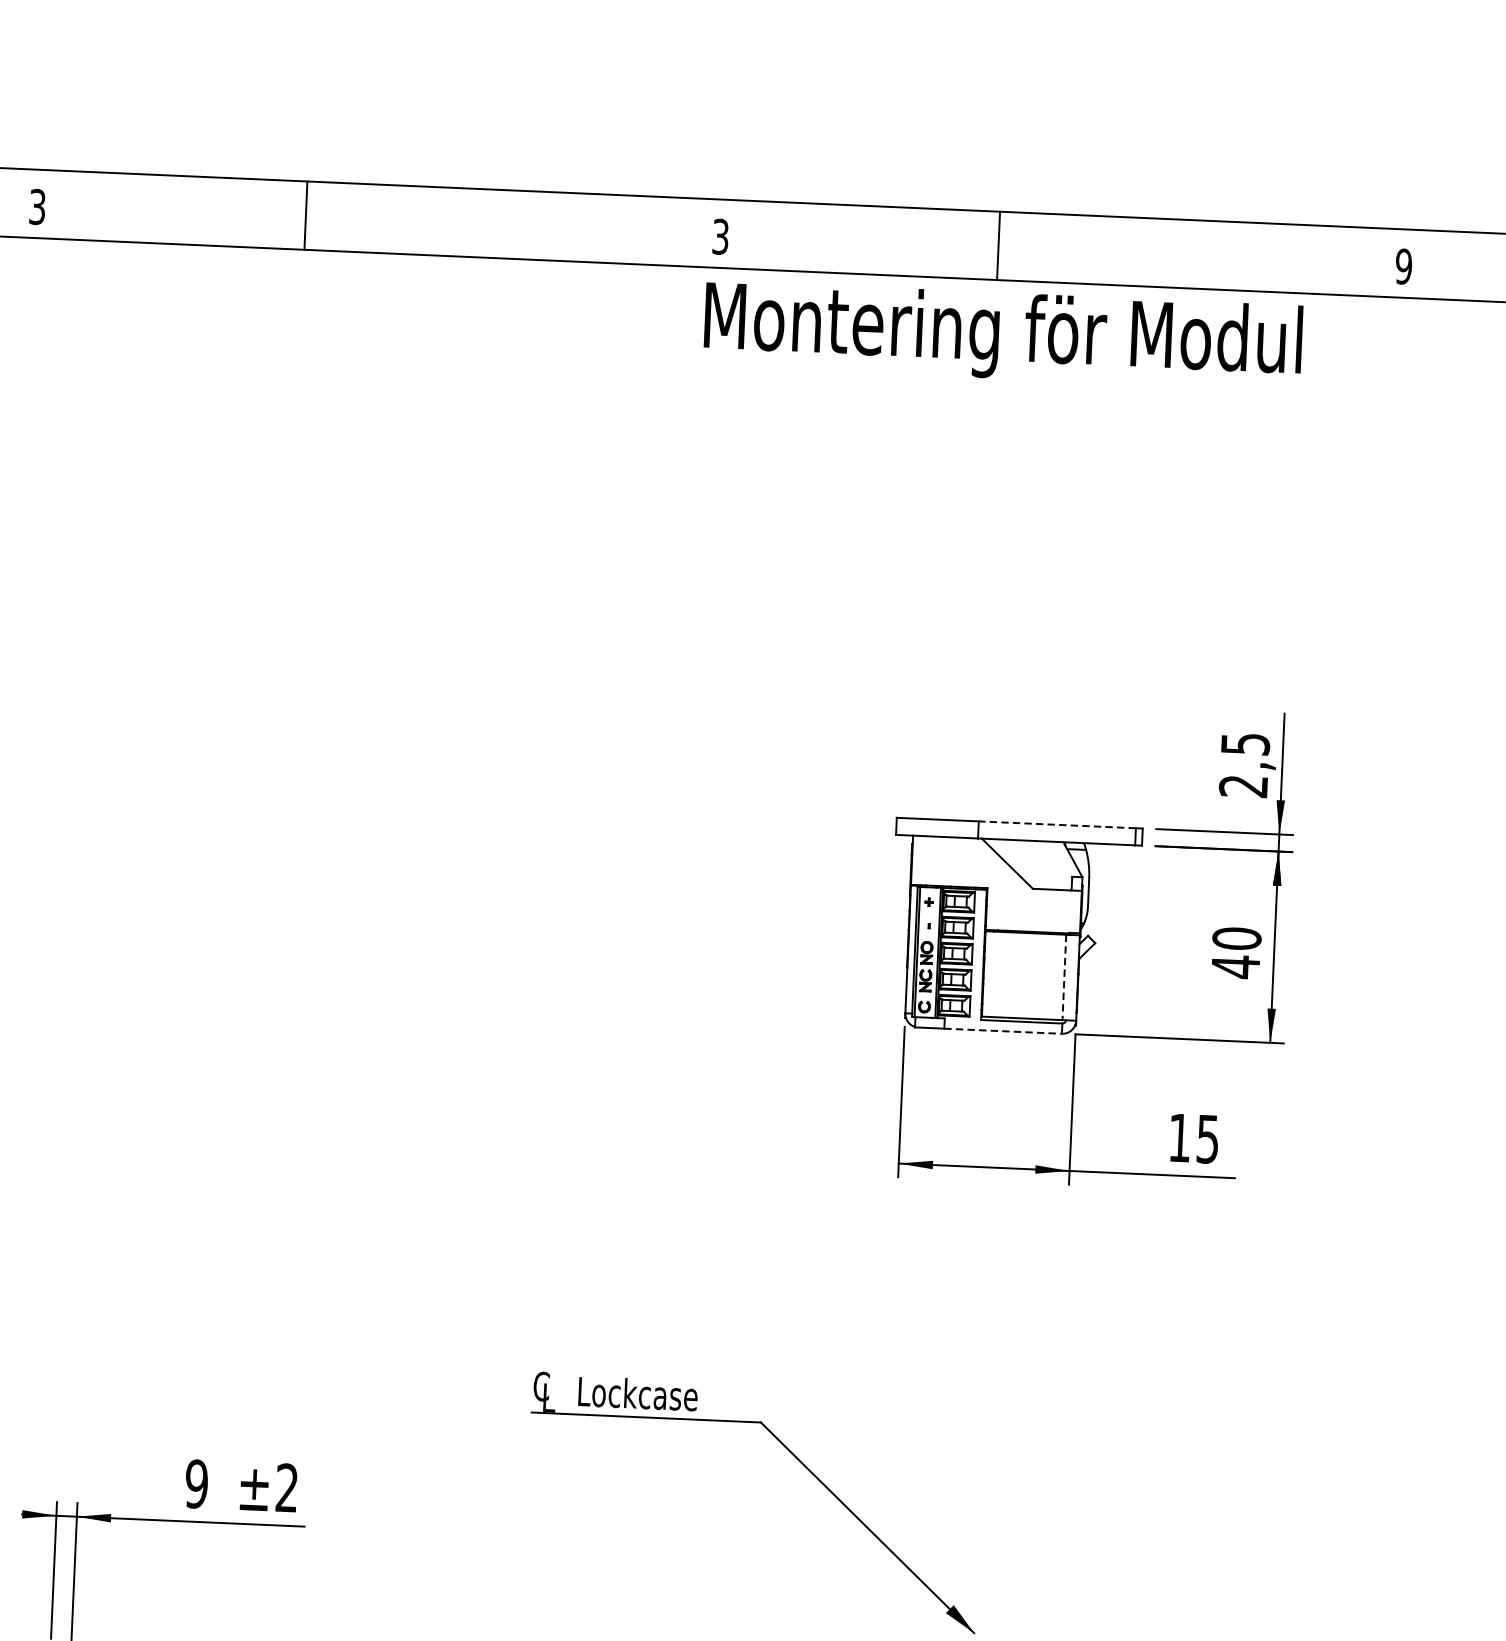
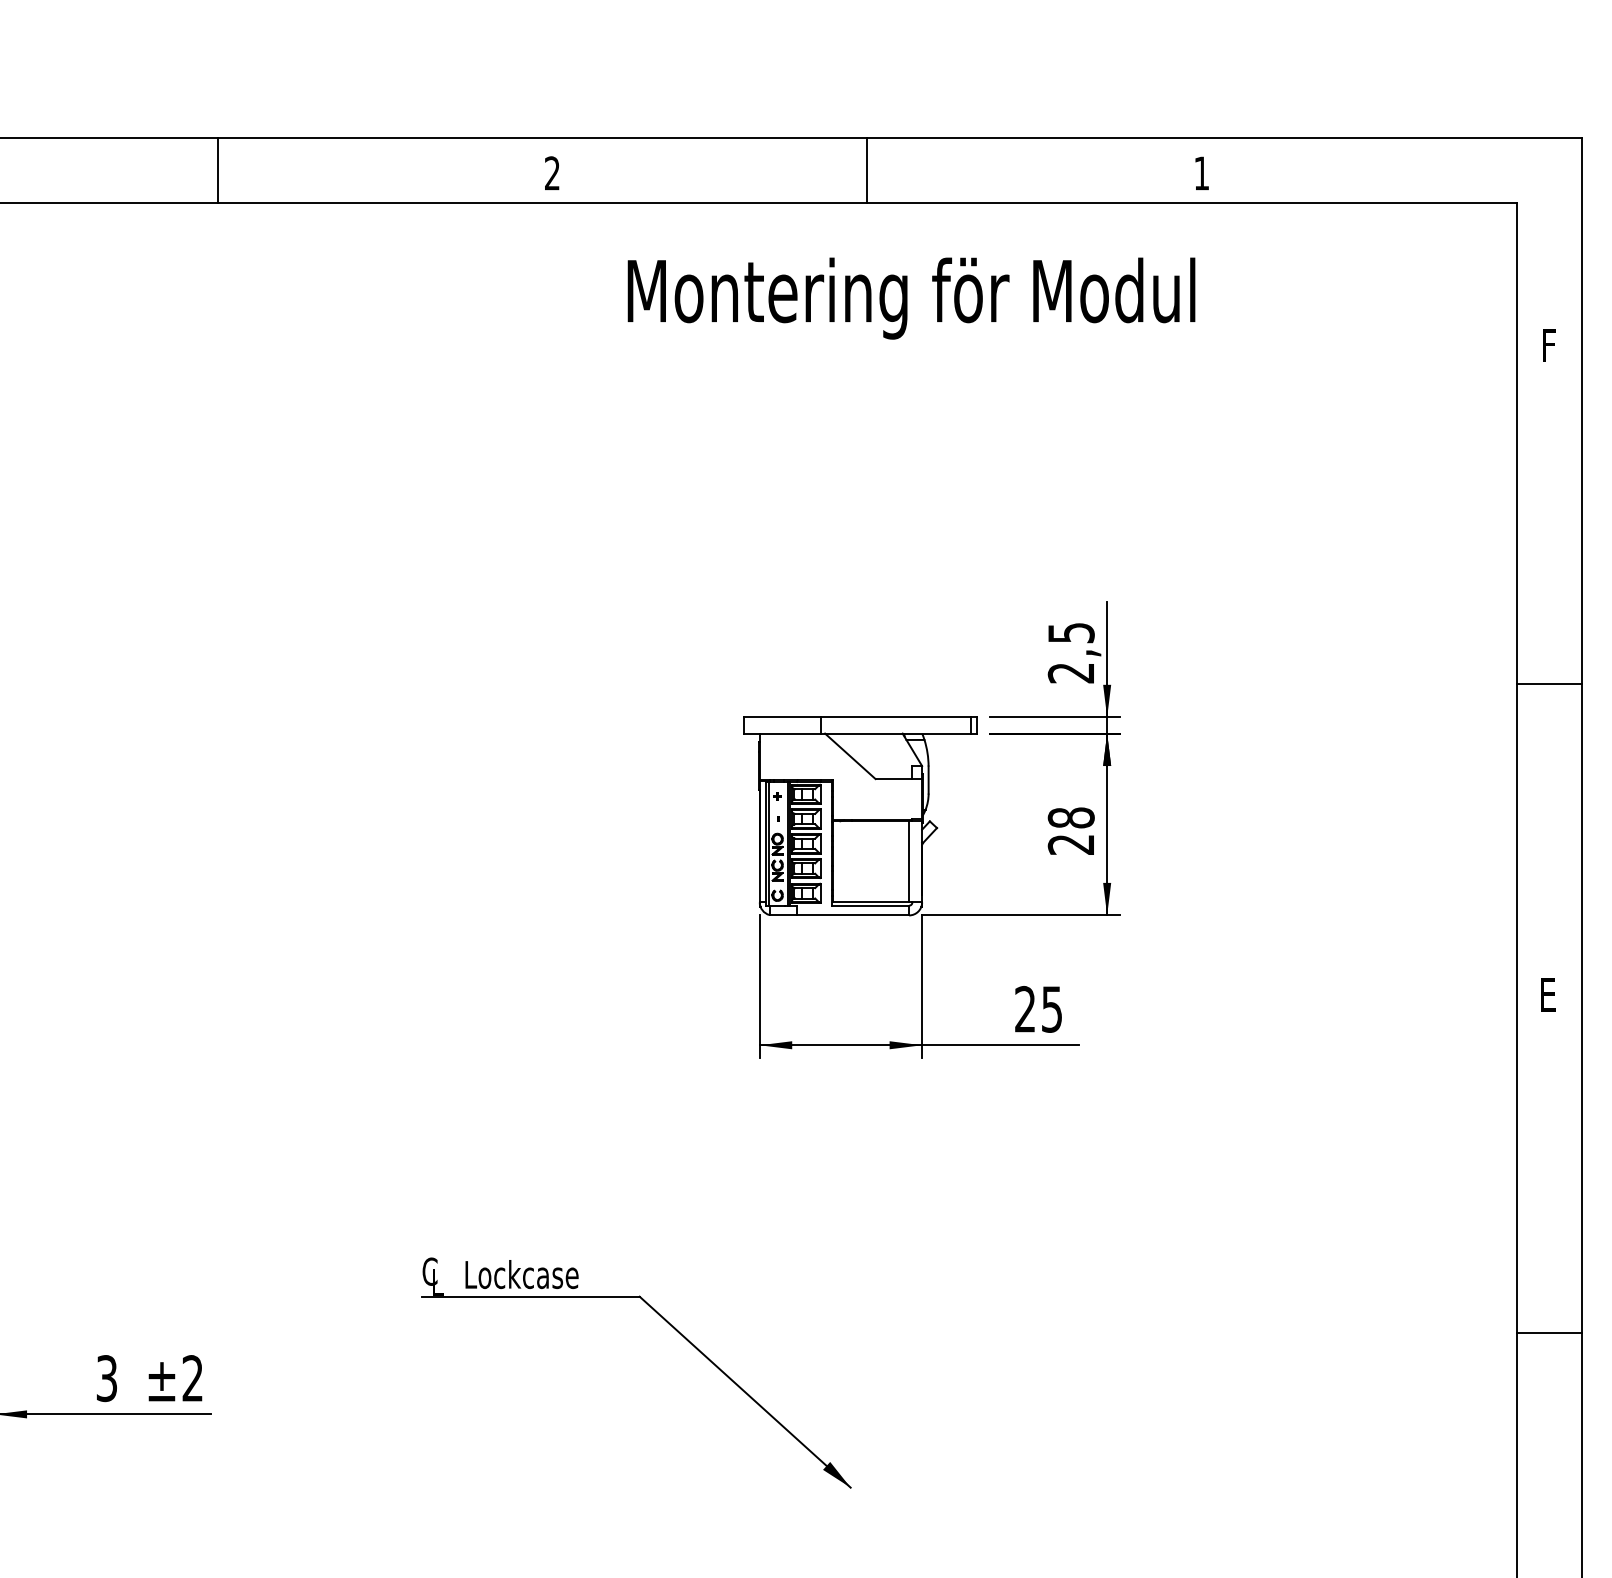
line: (306, 215) -> (218, 170), moved
text: (720, 236) -> (552, 173), 3 -> 2
line: (998, 245) -> (867, 170), moved
text: (1403, 266) -> (1201, 173), 9 -> 1
text: (1003, 335) -> (911, 298), moved
line: (1057, 825) -> (896, 717), dashed -> solid
text: (1235, 952) -> (1070, 831), 40 -> 28
line: (1064, 977) -> (909, 861), dashed -> solid
line: (1003, 1031) -> (853, 915), dashed -> solid
text: (1178, 1138) -> (1024, 1009), 15 -> 25
text: (196, 1484) -> (106, 1378), 9 -> 3

